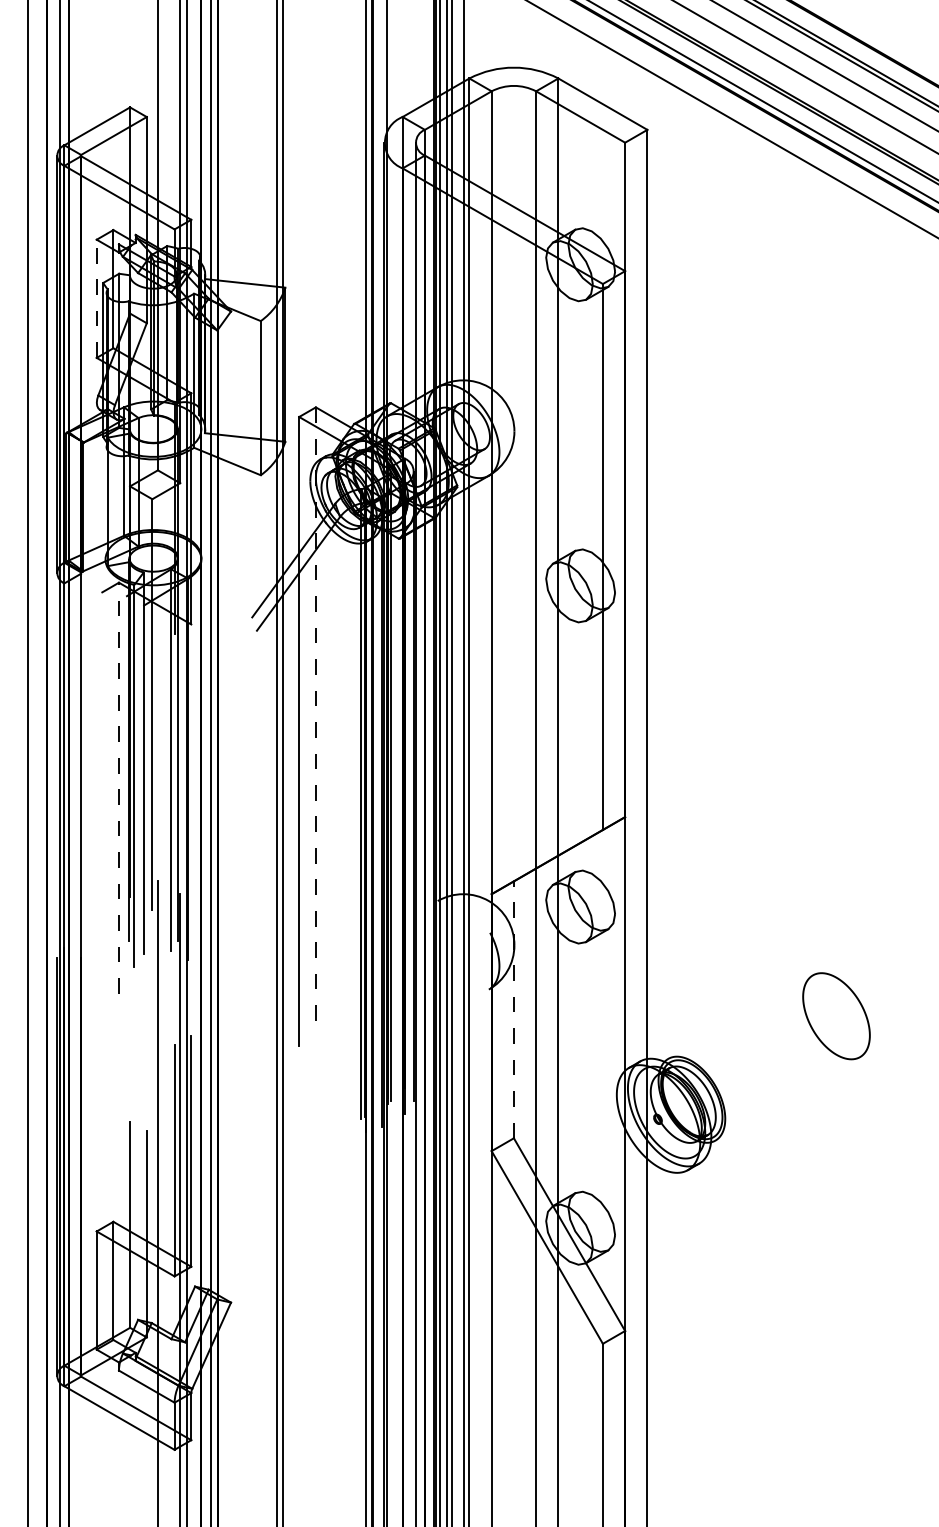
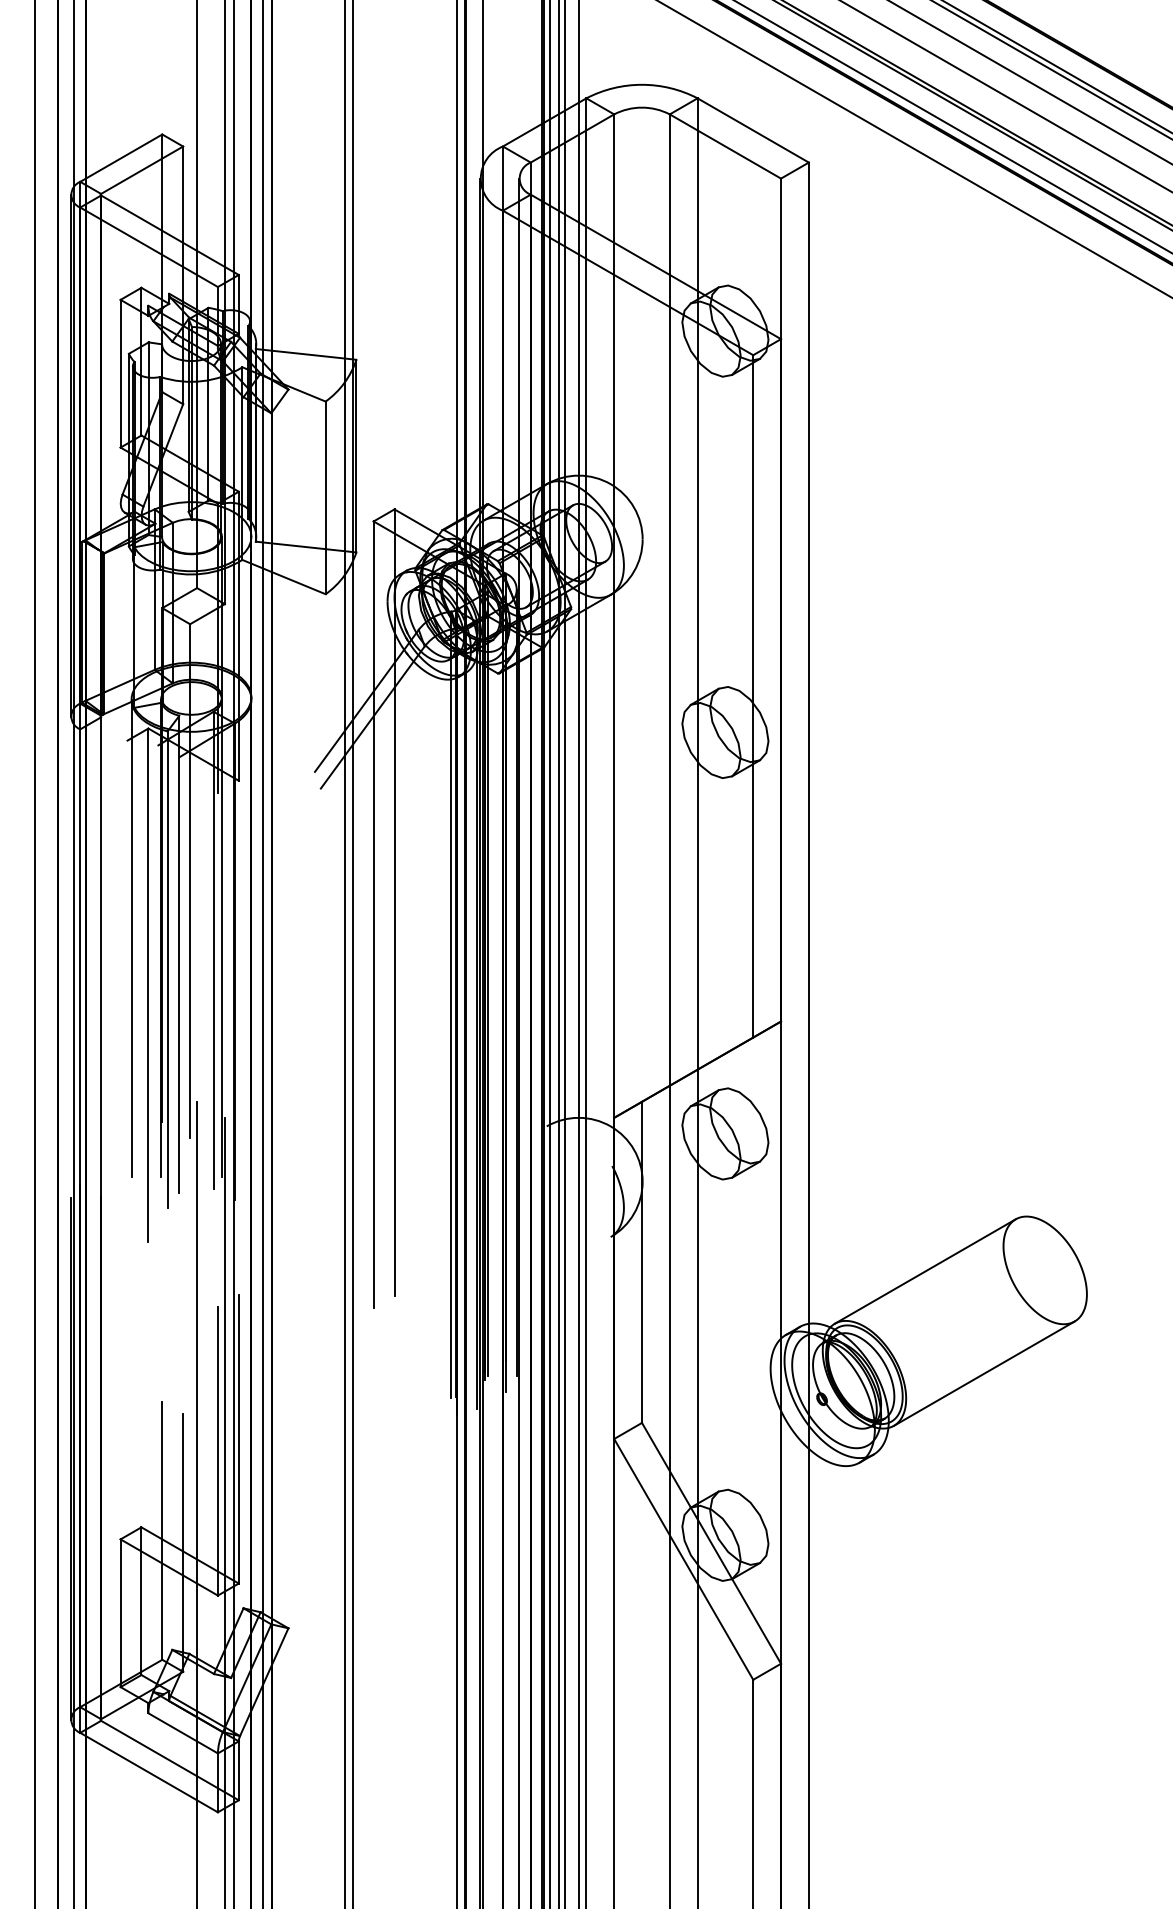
line: (96, 298) -> (120, 373), dashed -> solid
line: (315, 722) -> (394, 903), dashed -> solid
line: (105, 749) -> (131, 937), added
line: (119, 788) -> (148, 985), dashed -> solid
line: (514, 1009) -> (642, 1262), dashed -> solid
line: (739, 1017) -> (924, 1271), added
line: (787, 1098) -> (983, 1373), added

